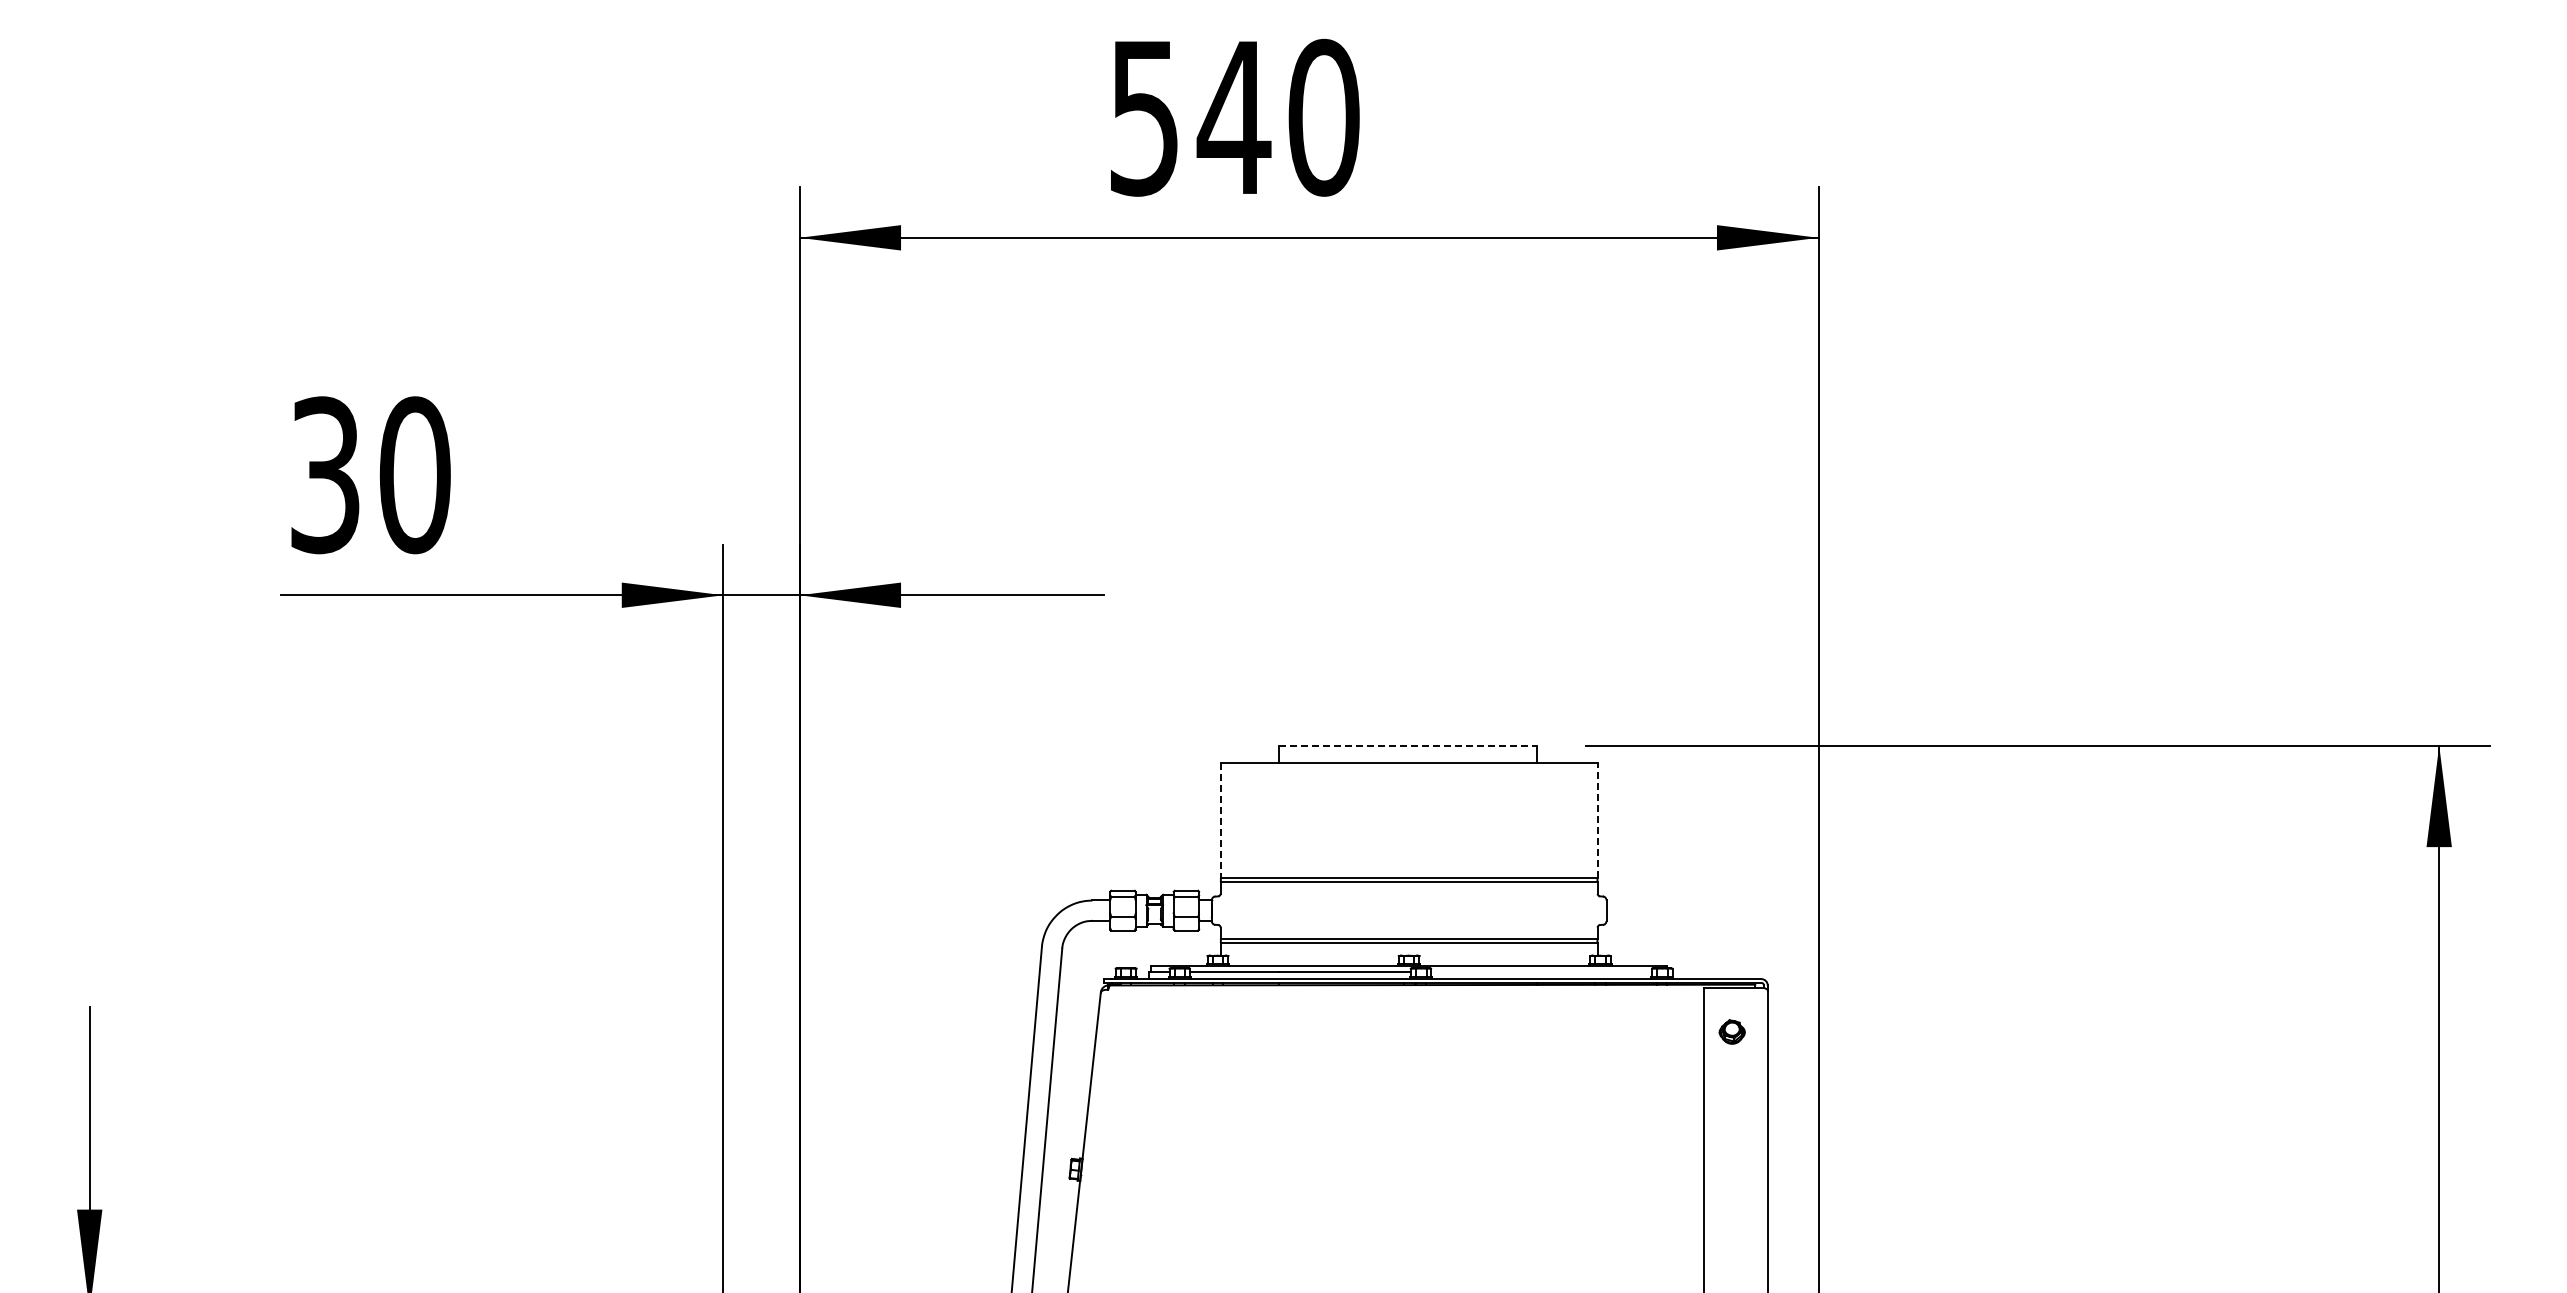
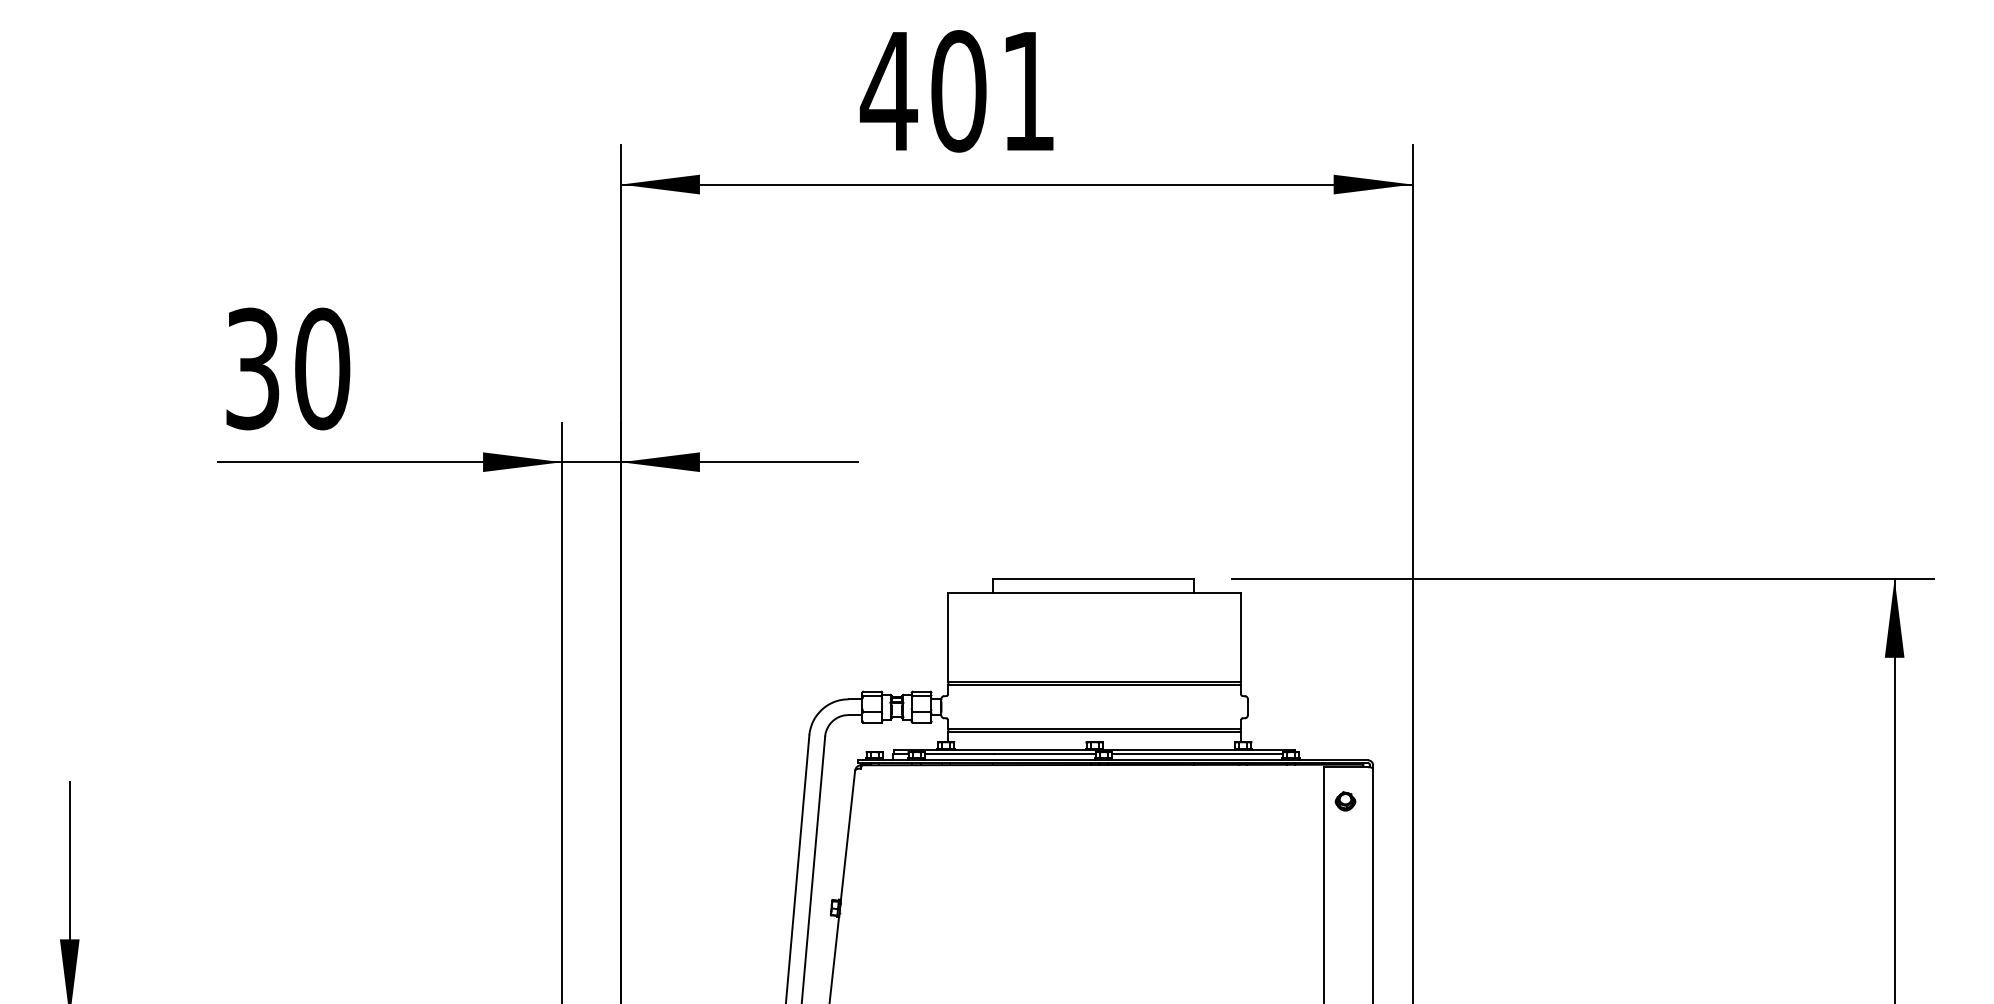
text: (1233, 117) -> (958, 91), 540 -> 401
line: (1408, 745) -> (1094, 578), dashed -> solid
line: (1220, 820) -> (948, 637), dashed -> solid
line: (1597, 820) -> (1240, 637), dashed -> solid
line: (1541, 971) -> (1197, 754), added

